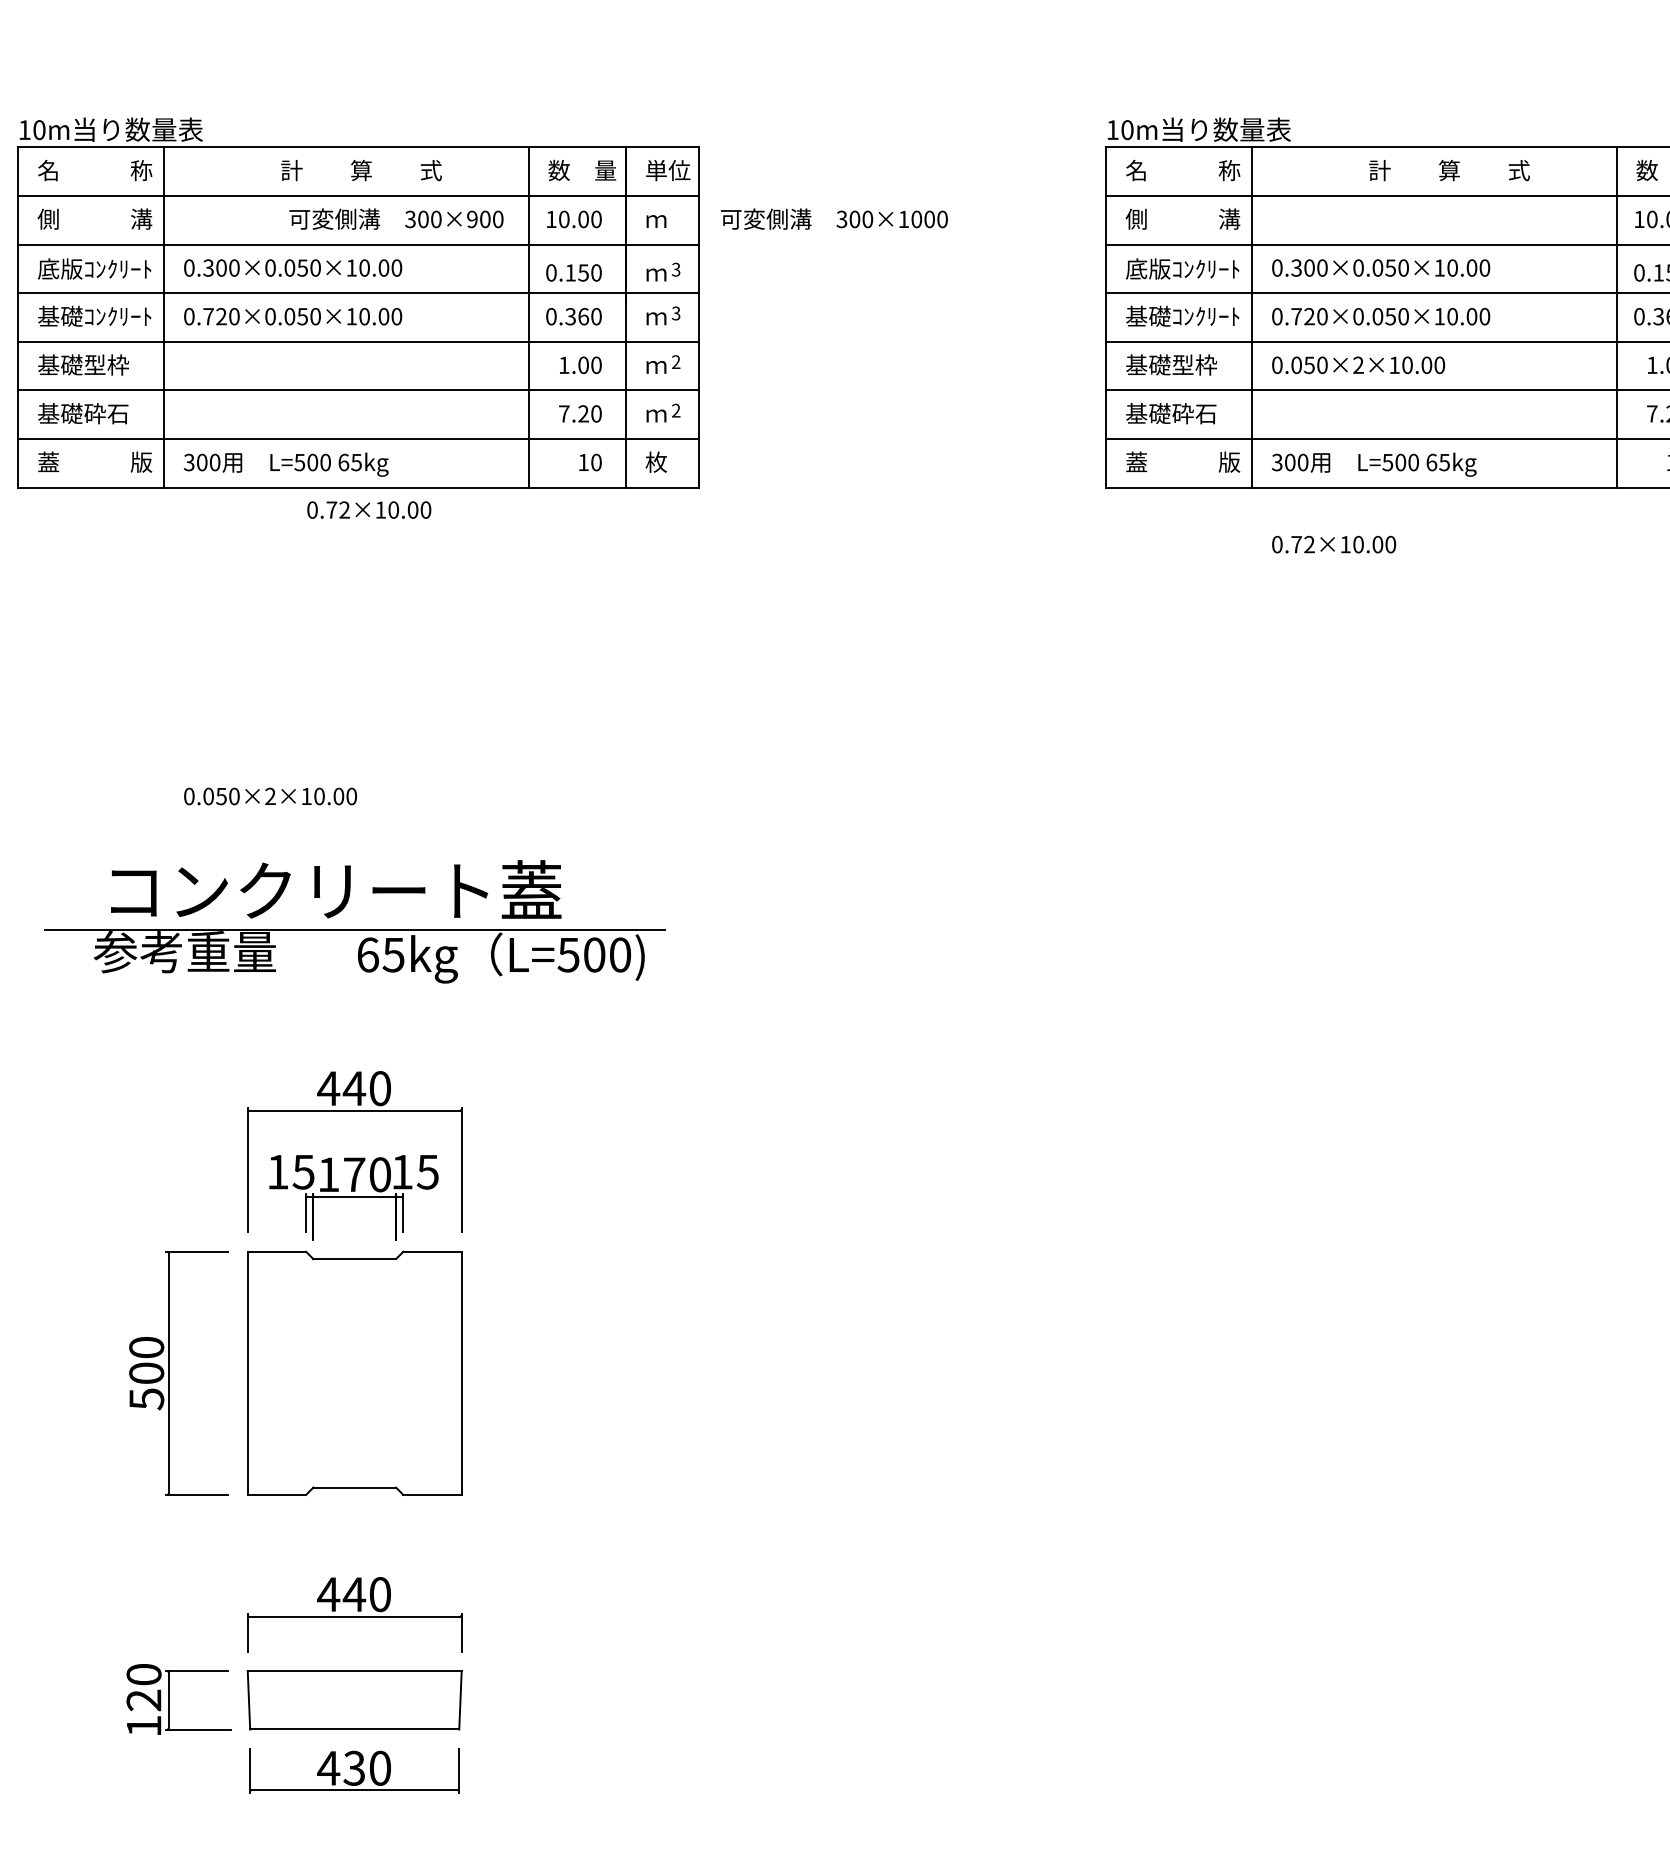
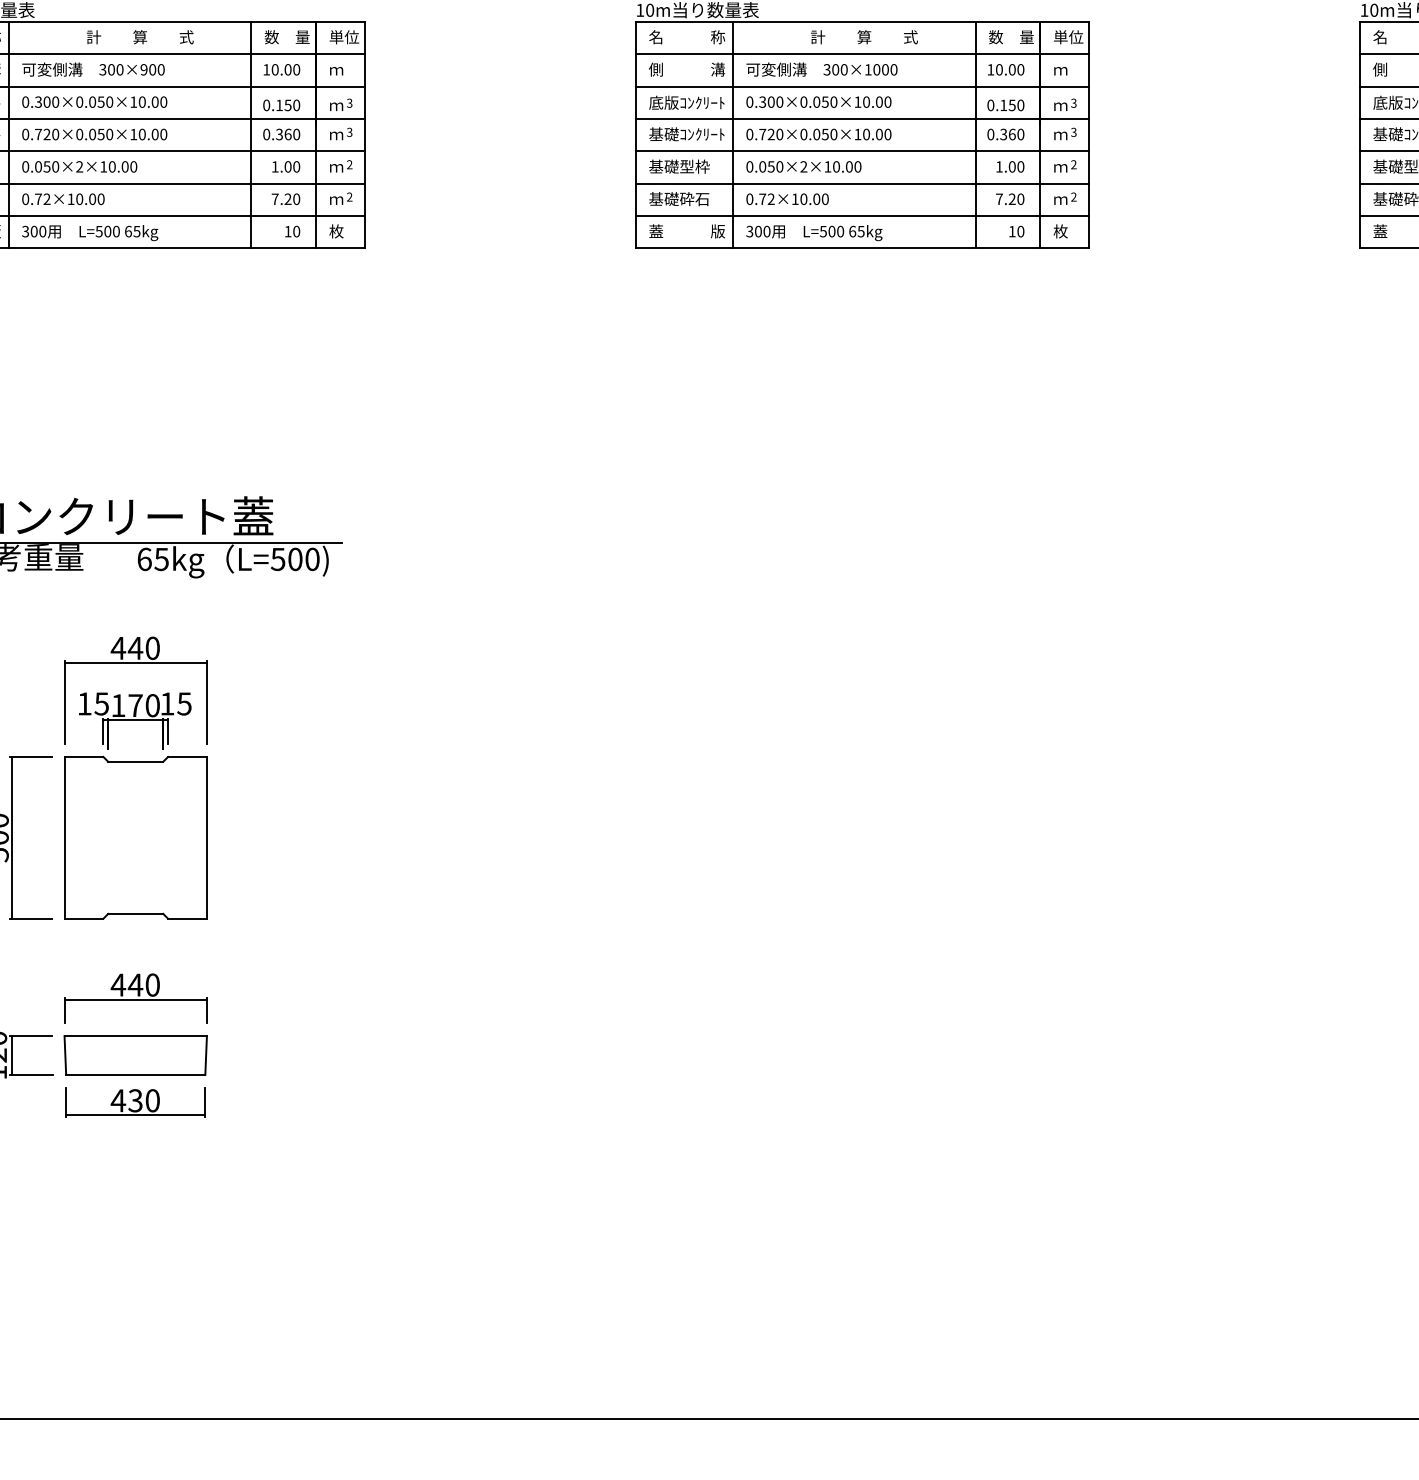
text: (396, 218) -> (93, 69), moved
text: (833, 218) -> (821, 69), moved
text: (369, 510) -> (63, 199), moved
text: (1333, 544) -> (787, 199), moved
text: (270, 795) -> (79, 166), moved

